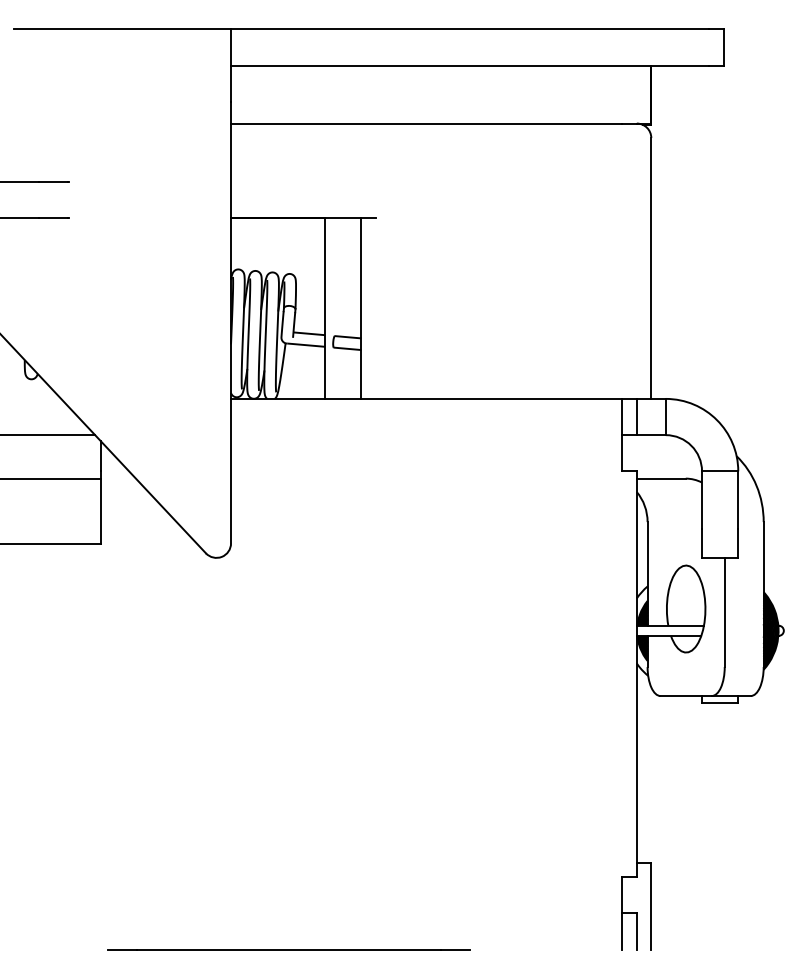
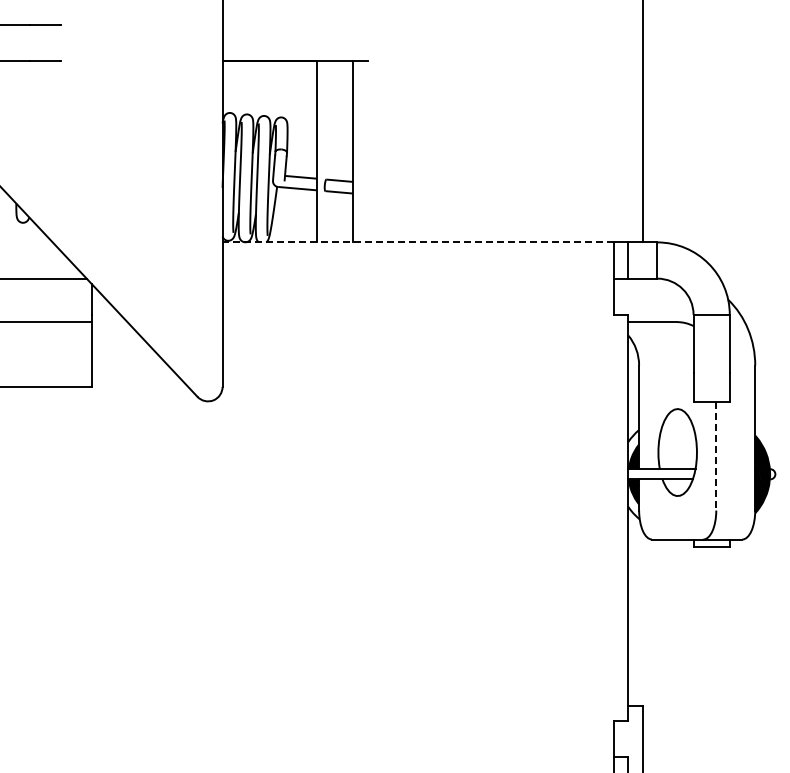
line: (426, 398) -> (418, 242), solid -> dashed
line: (724, 613) -> (716, 457), solid -> dashed

